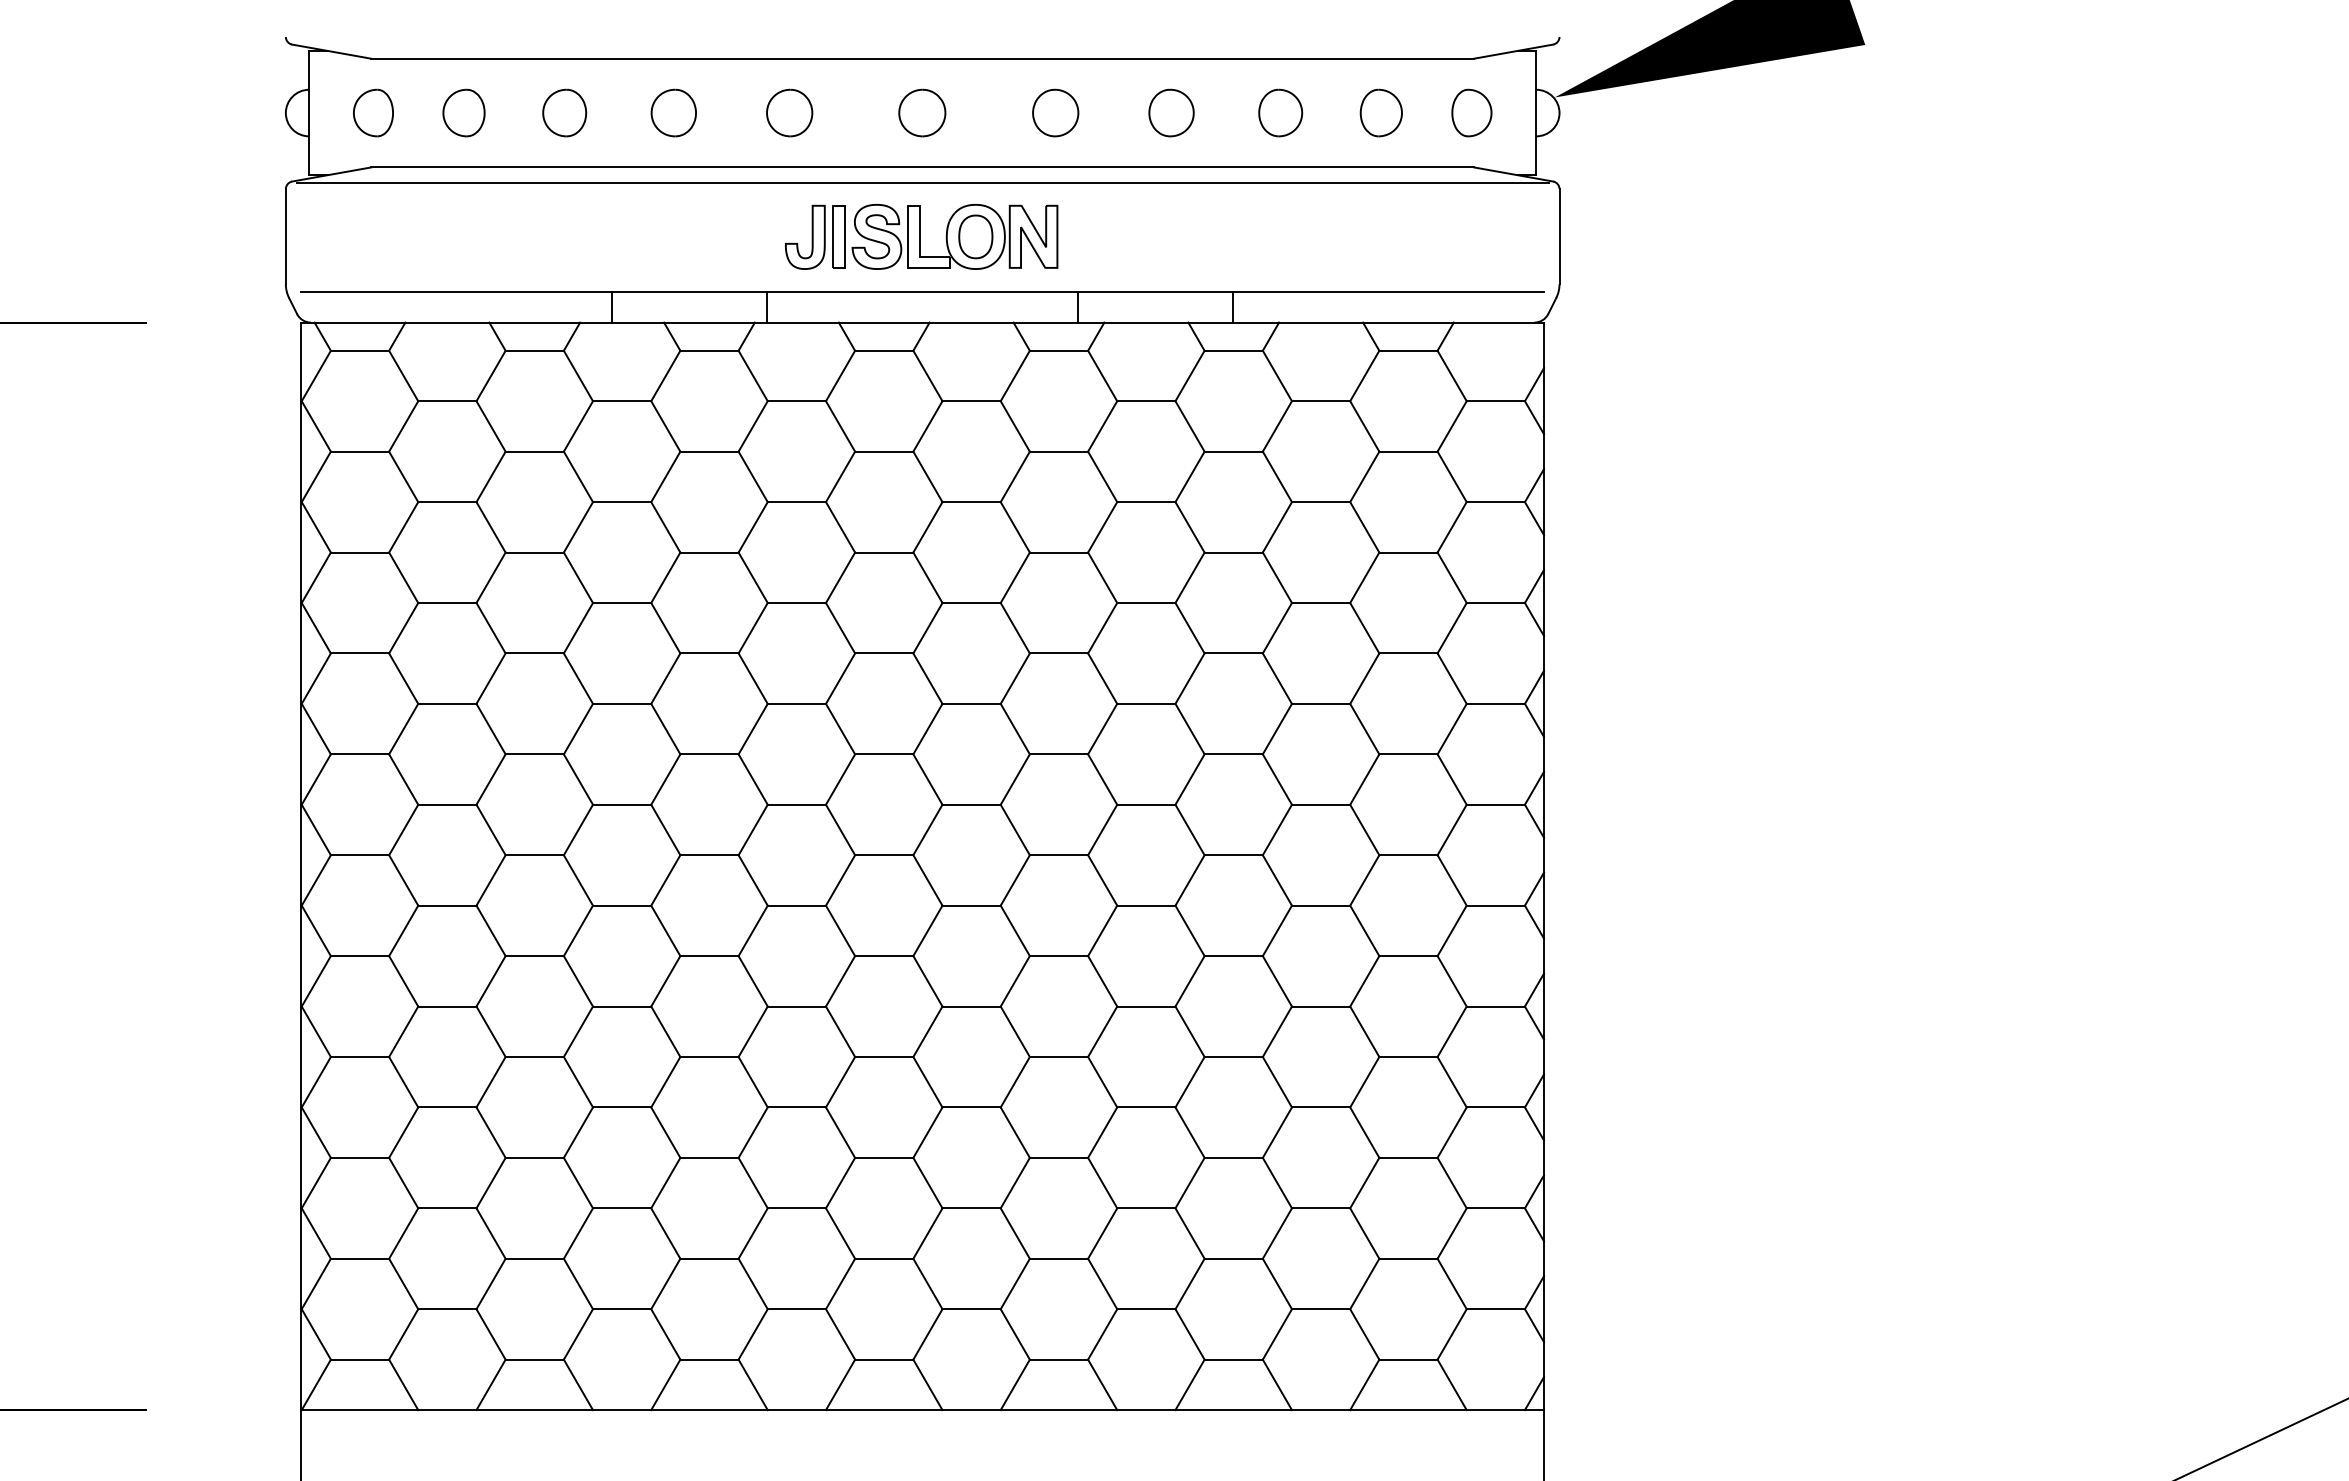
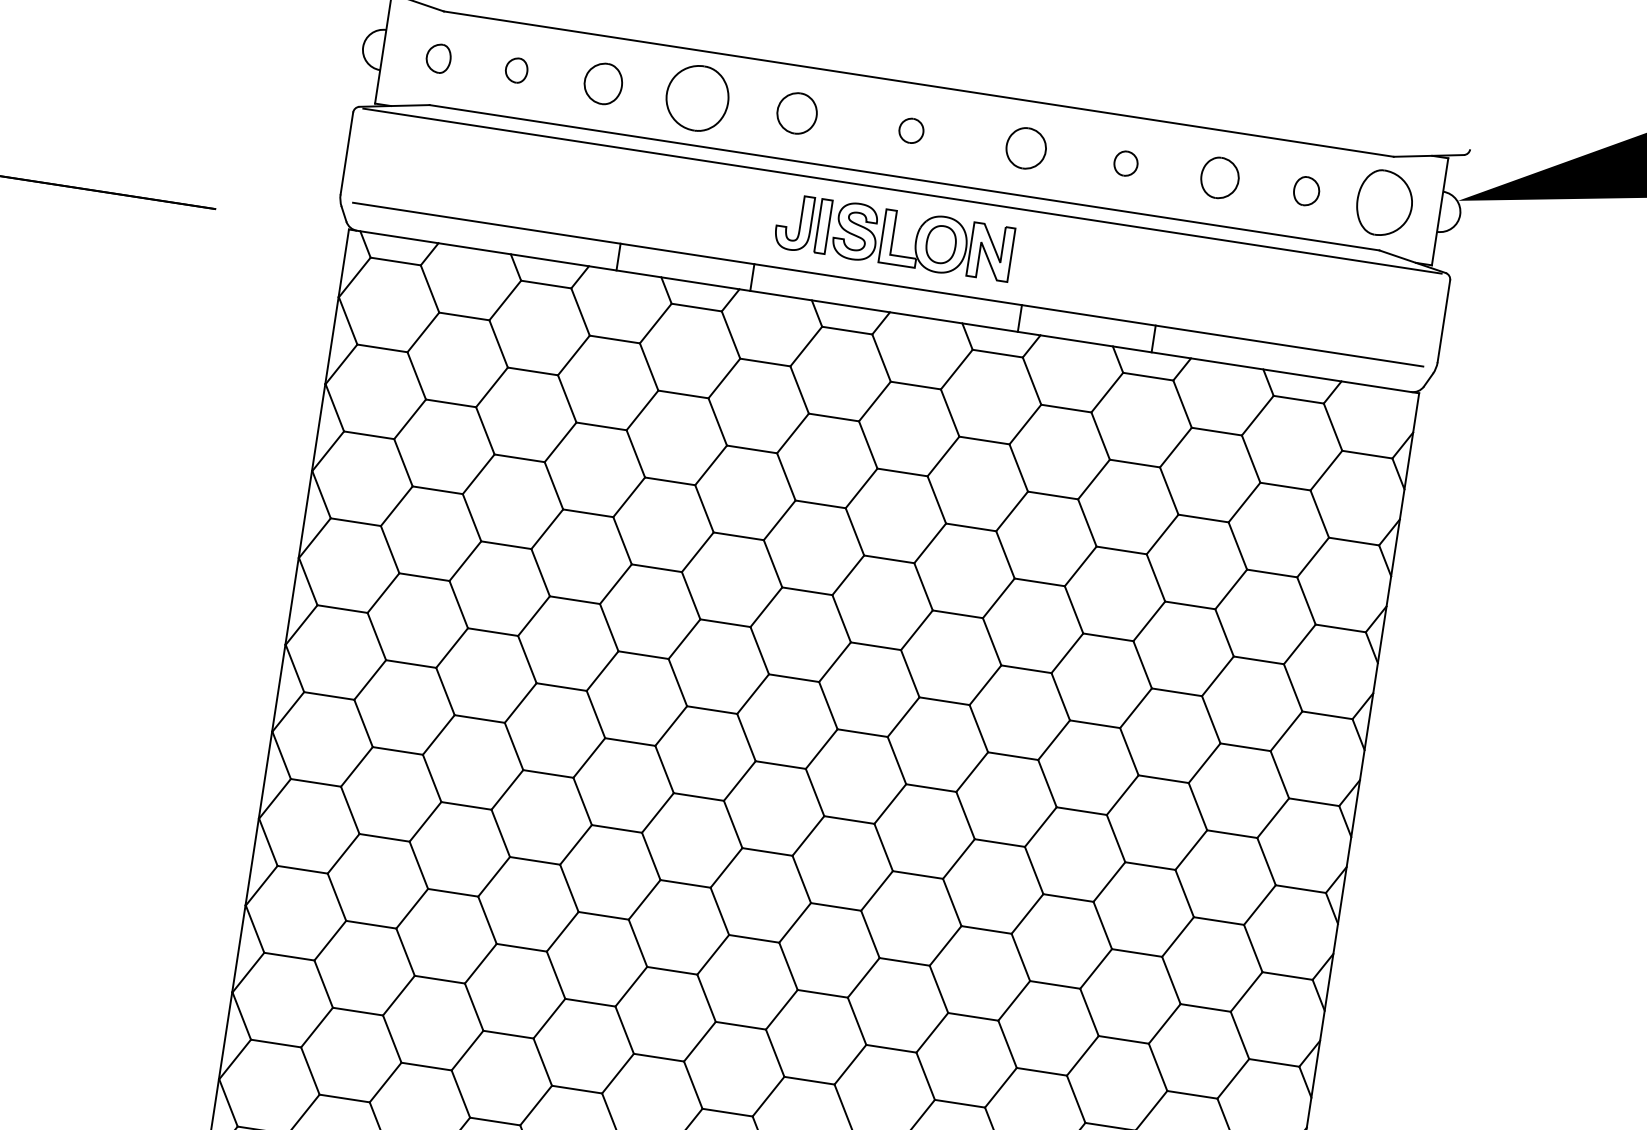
part: (373, 112) -> (438, 58), size x0.7
part: (463, 112) -> (516, 69), size x0.6
part: (673, 112) -> (697, 97), size x1.6
part: (922, 112) -> (911, 130), size x0.6
part: (1171, 112) -> (1126, 163), size x0.6
part: (1380, 112) -> (1306, 190), size x0.7
part: (1471, 112) -> (1384, 202), size x1.6

